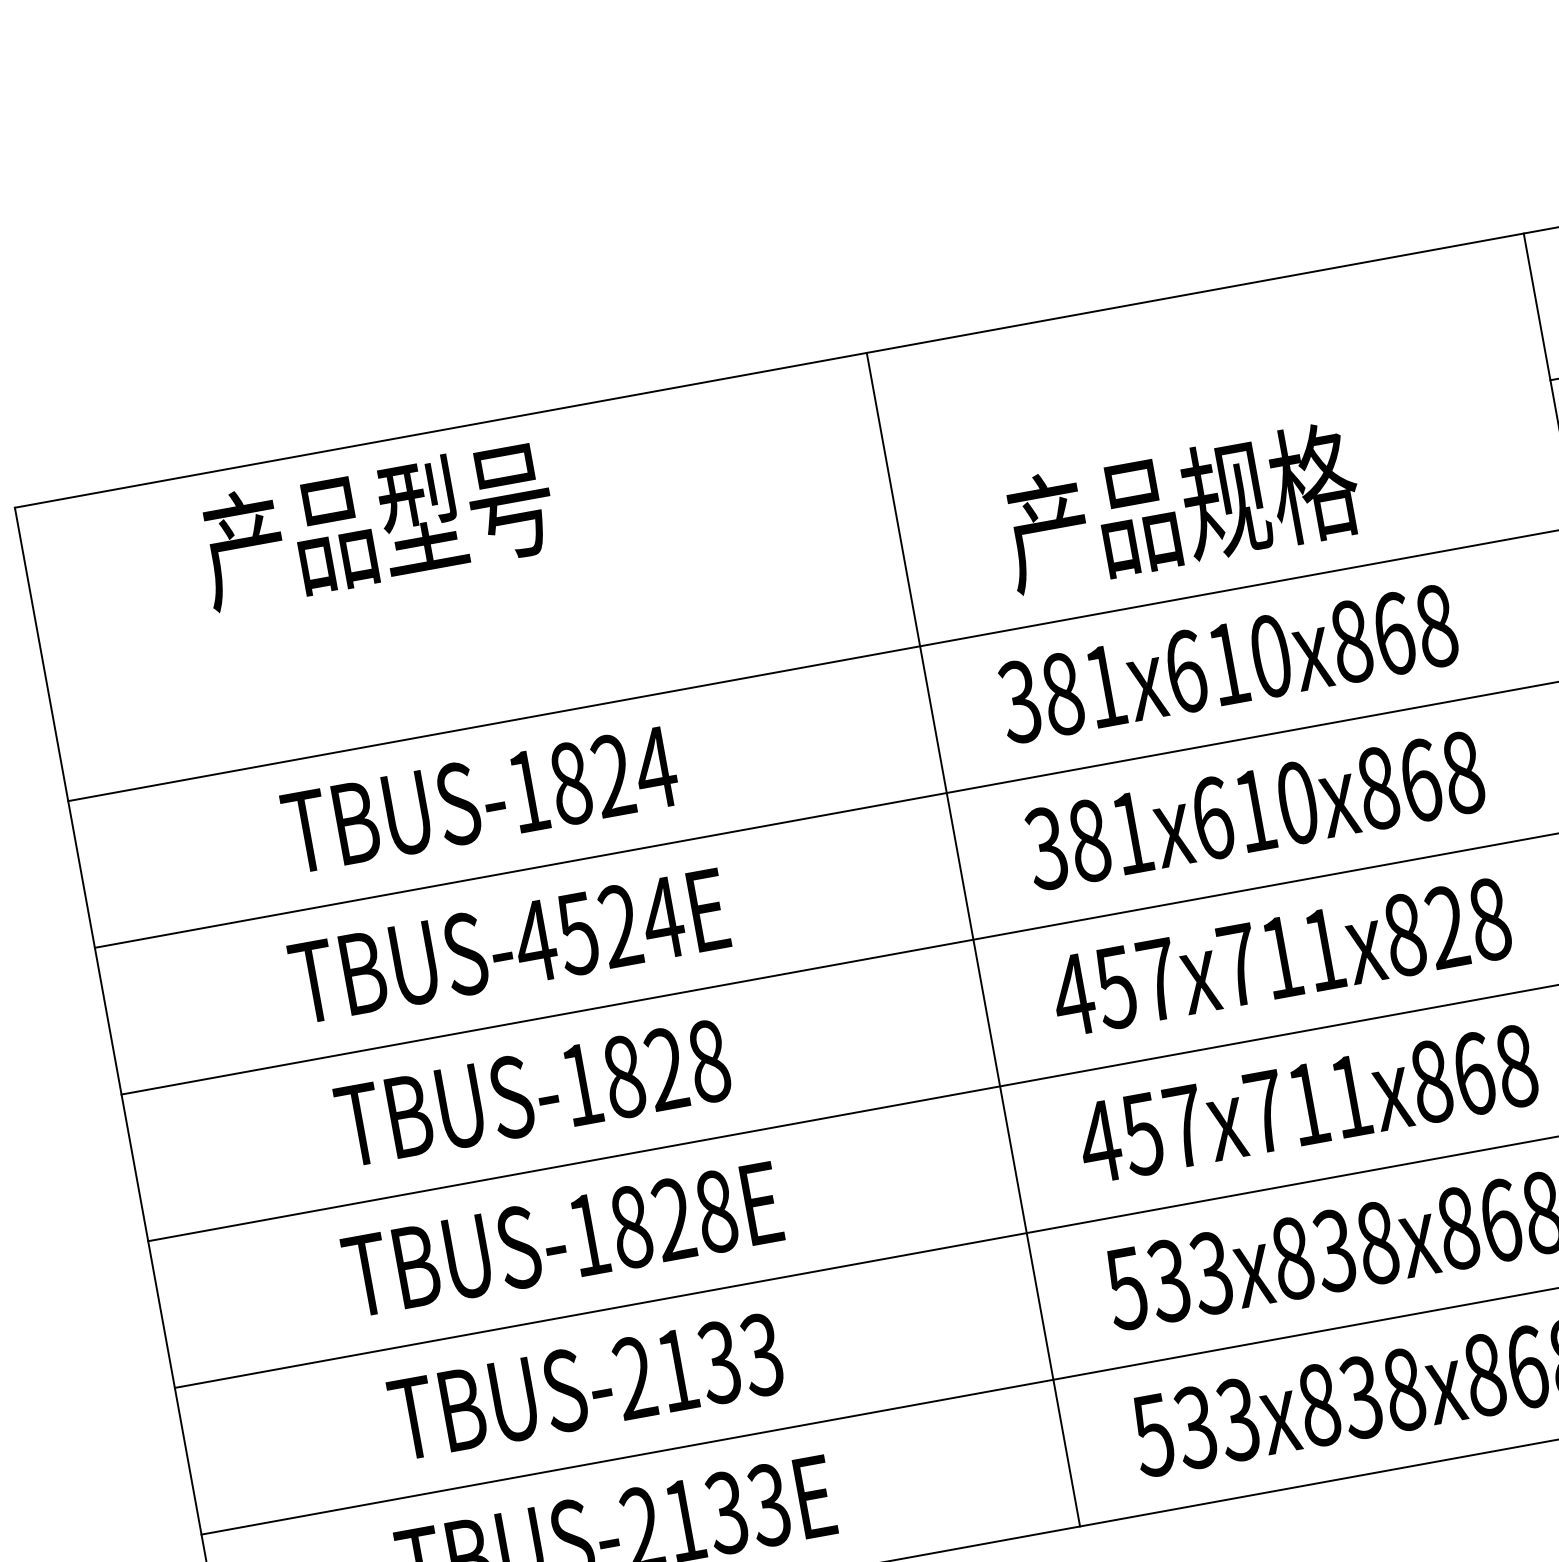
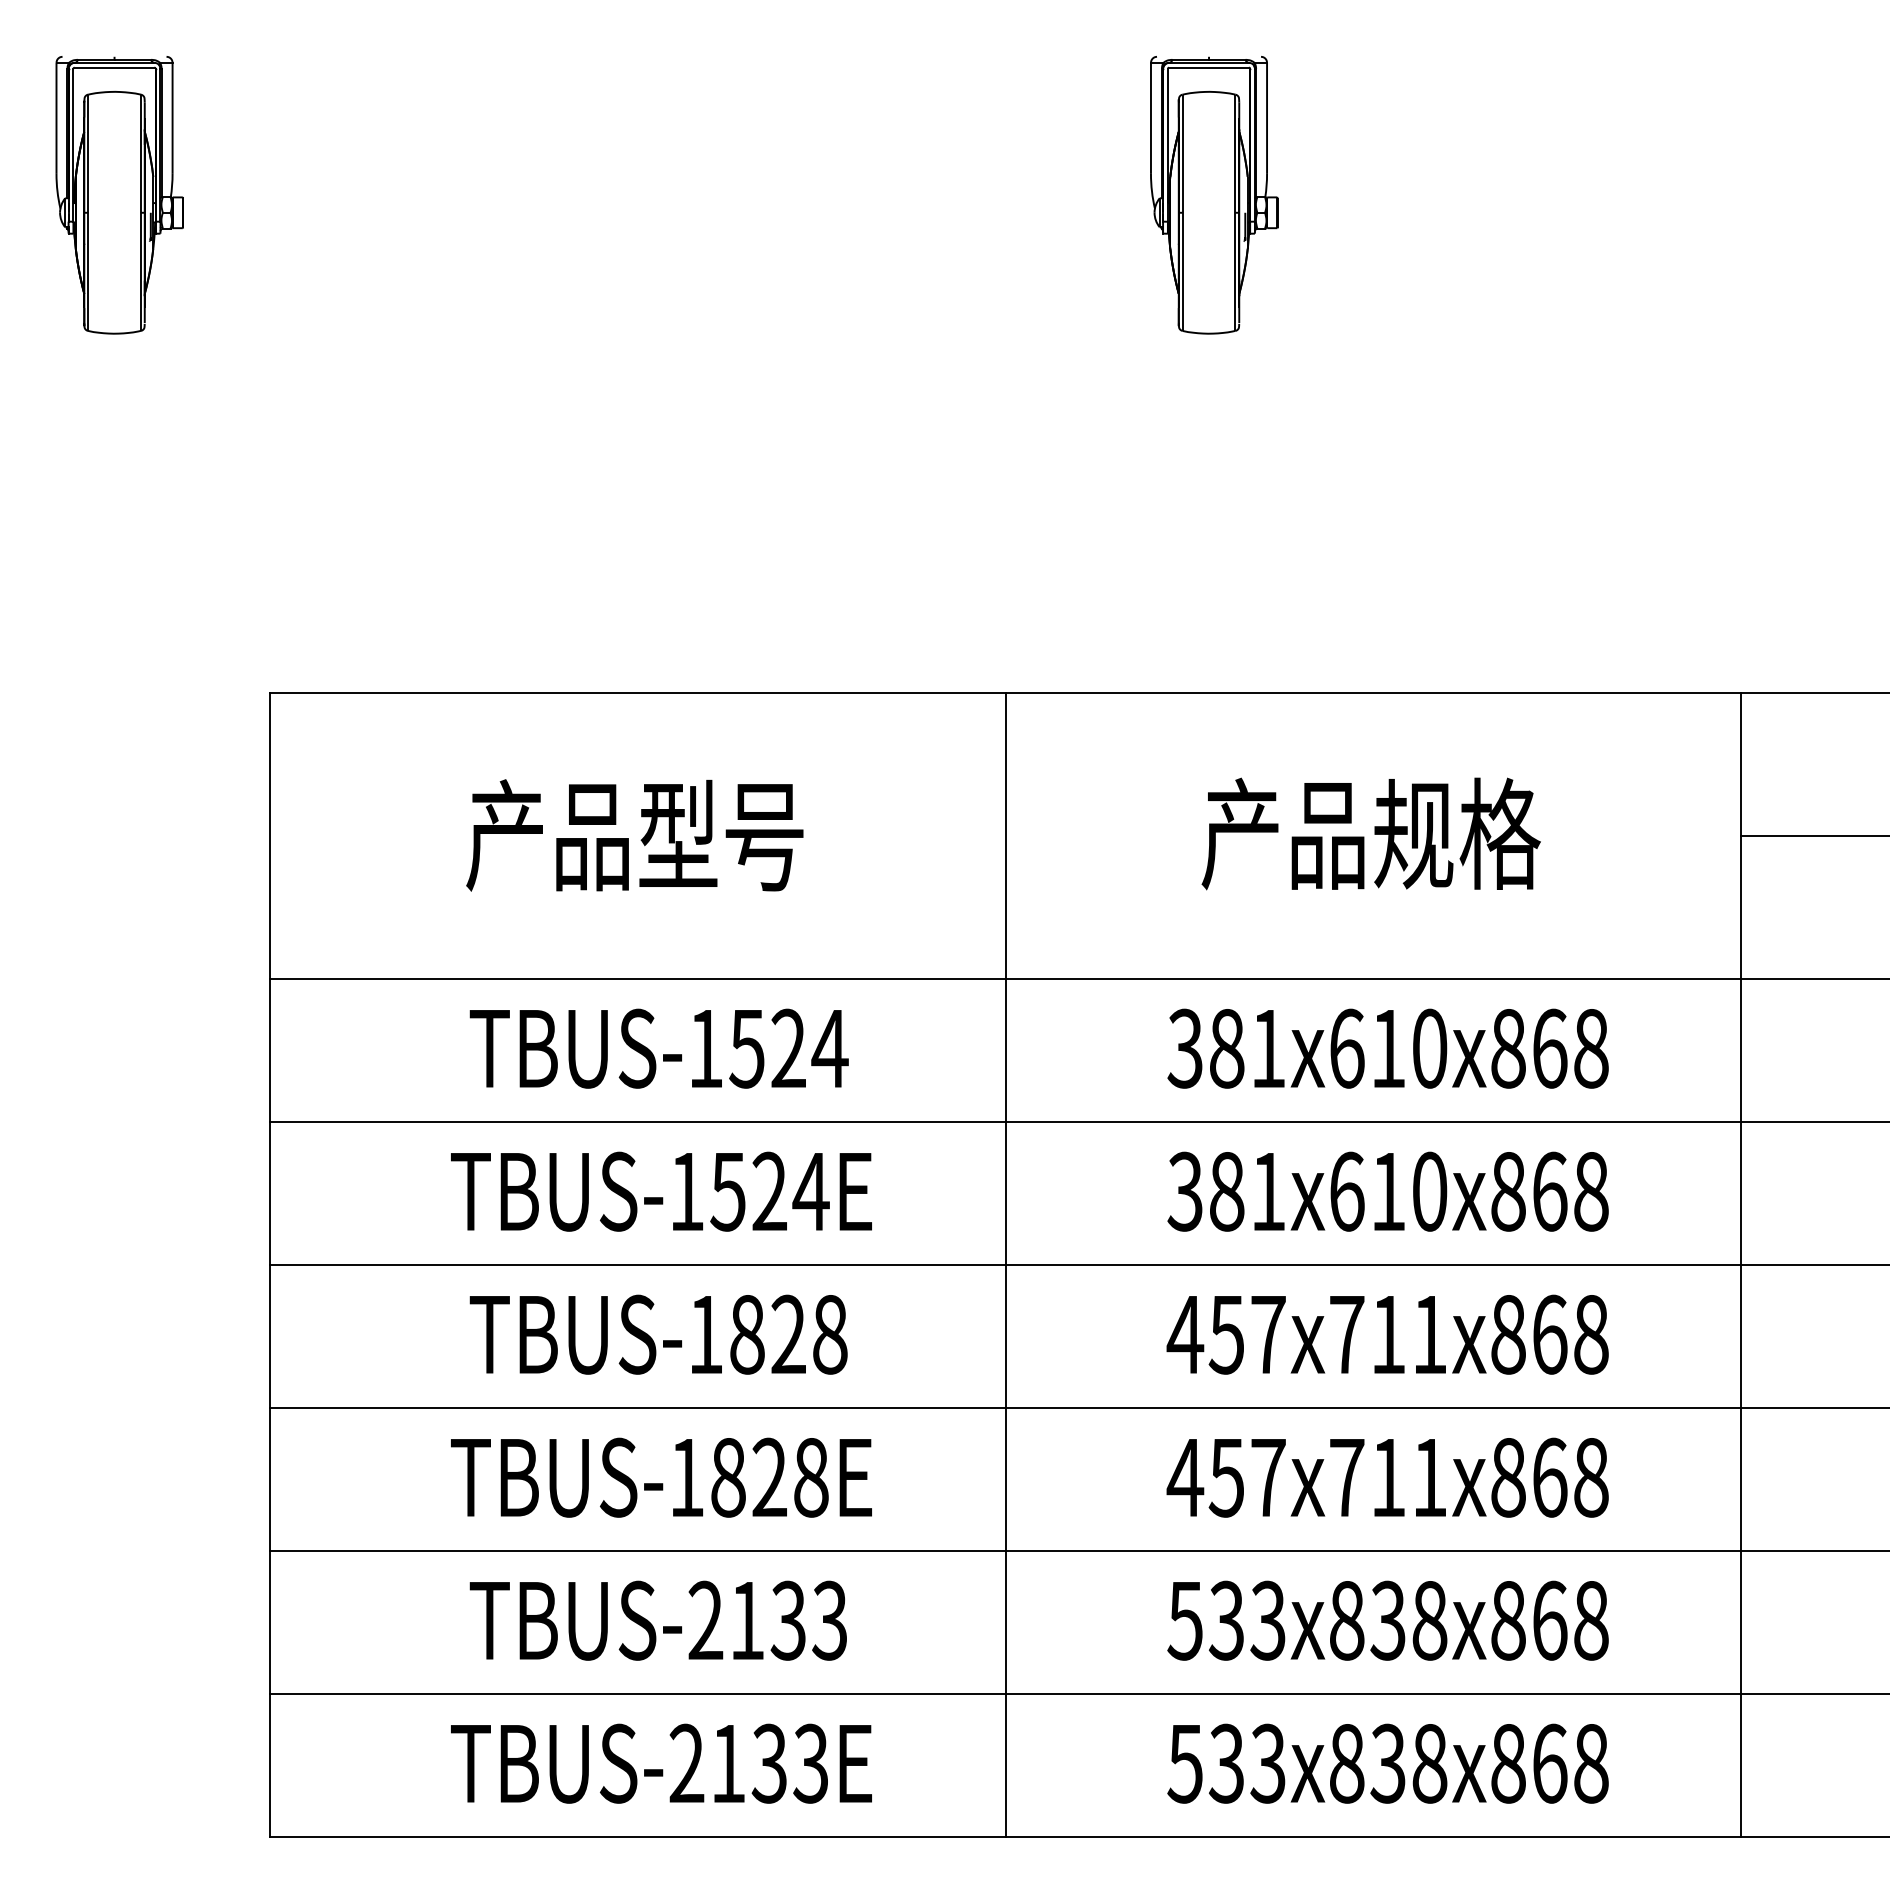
text: (1180, 507) -> (1370, 833), moved
text: (376, 525) -> (634, 835), moved
text: (569, 783) -> (746, 1048), TBUS-1824 -> TBUS-1524
text: (1446, 927) -> (1549, 1334), 457x711x828 -> 457x711x868
line: (973, 940) -> (1005, 1265), moved
text: (534, 941) -> (686, 1191), TBUS-4524E -> TBUS-1524E

